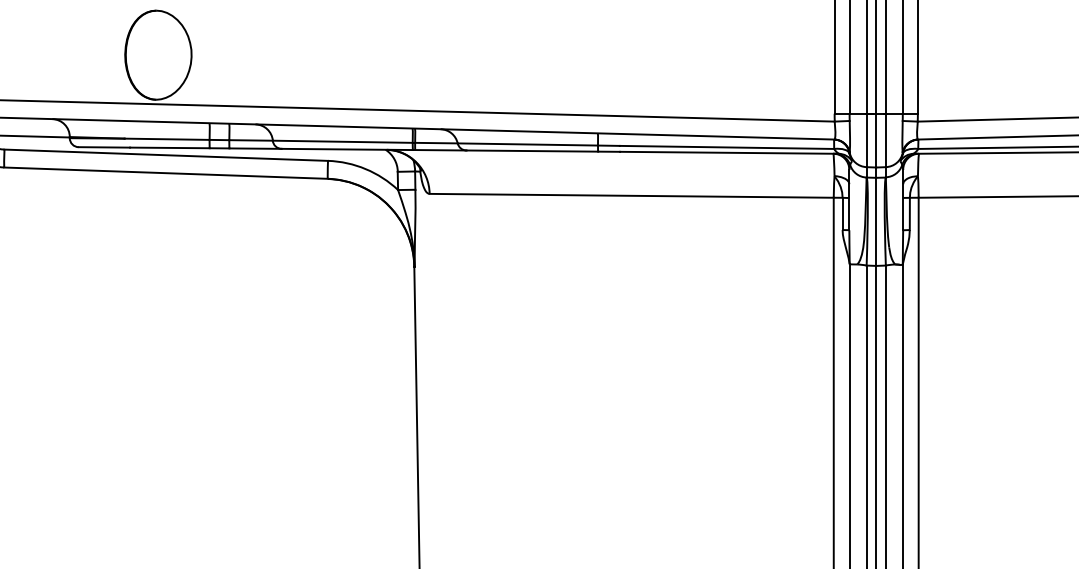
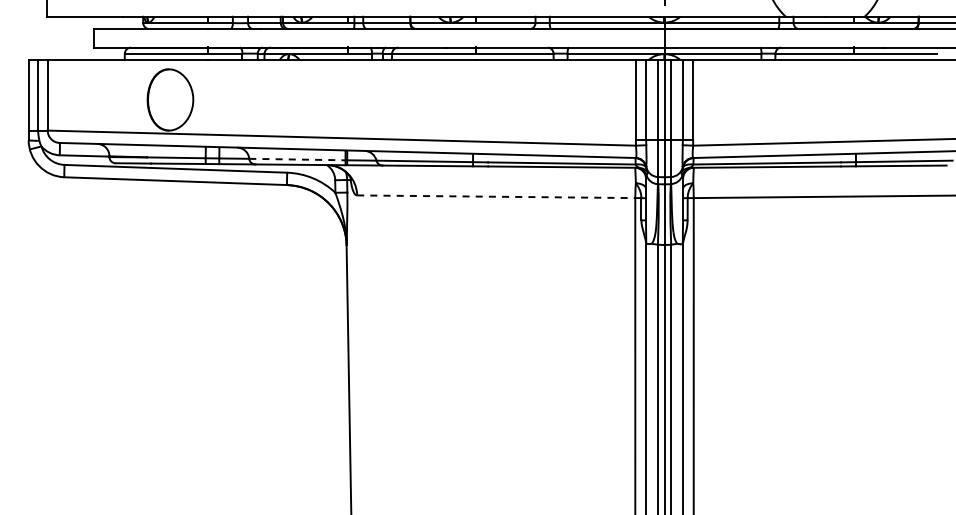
line: (342, 141) -> (297, 159), solid -> dashed
line: (632, 195) -> (496, 196), solid -> dashed

